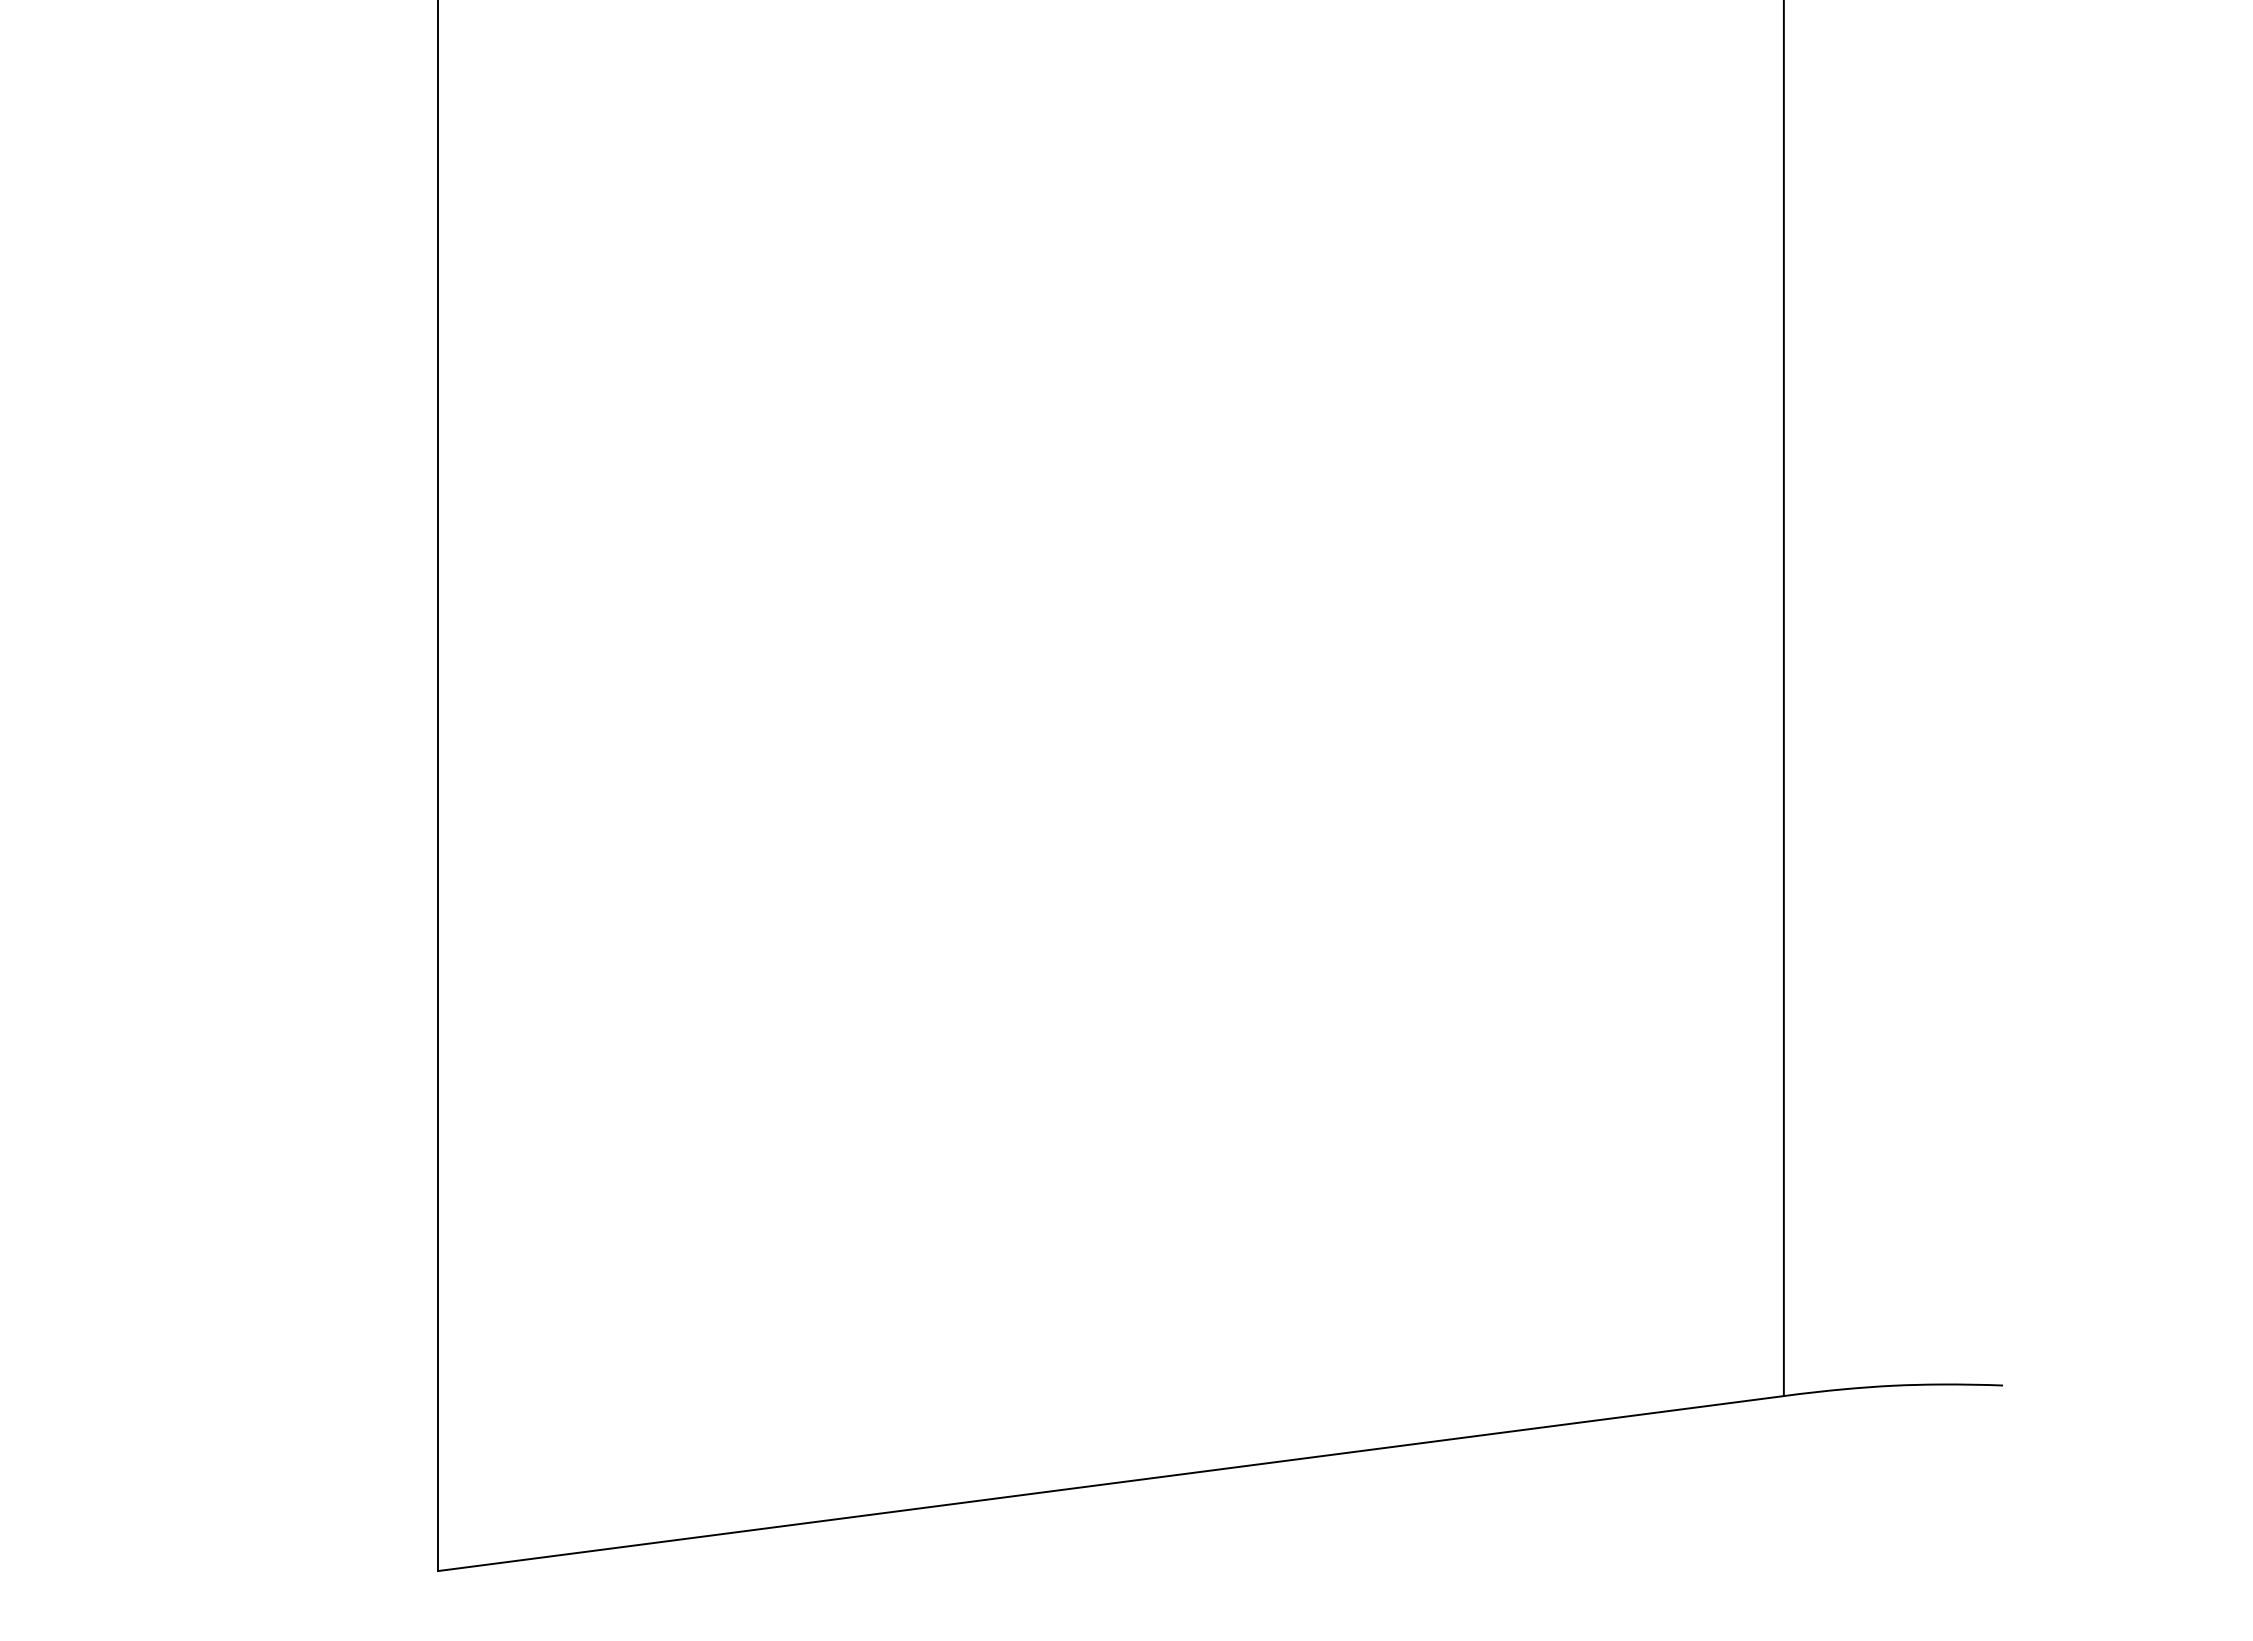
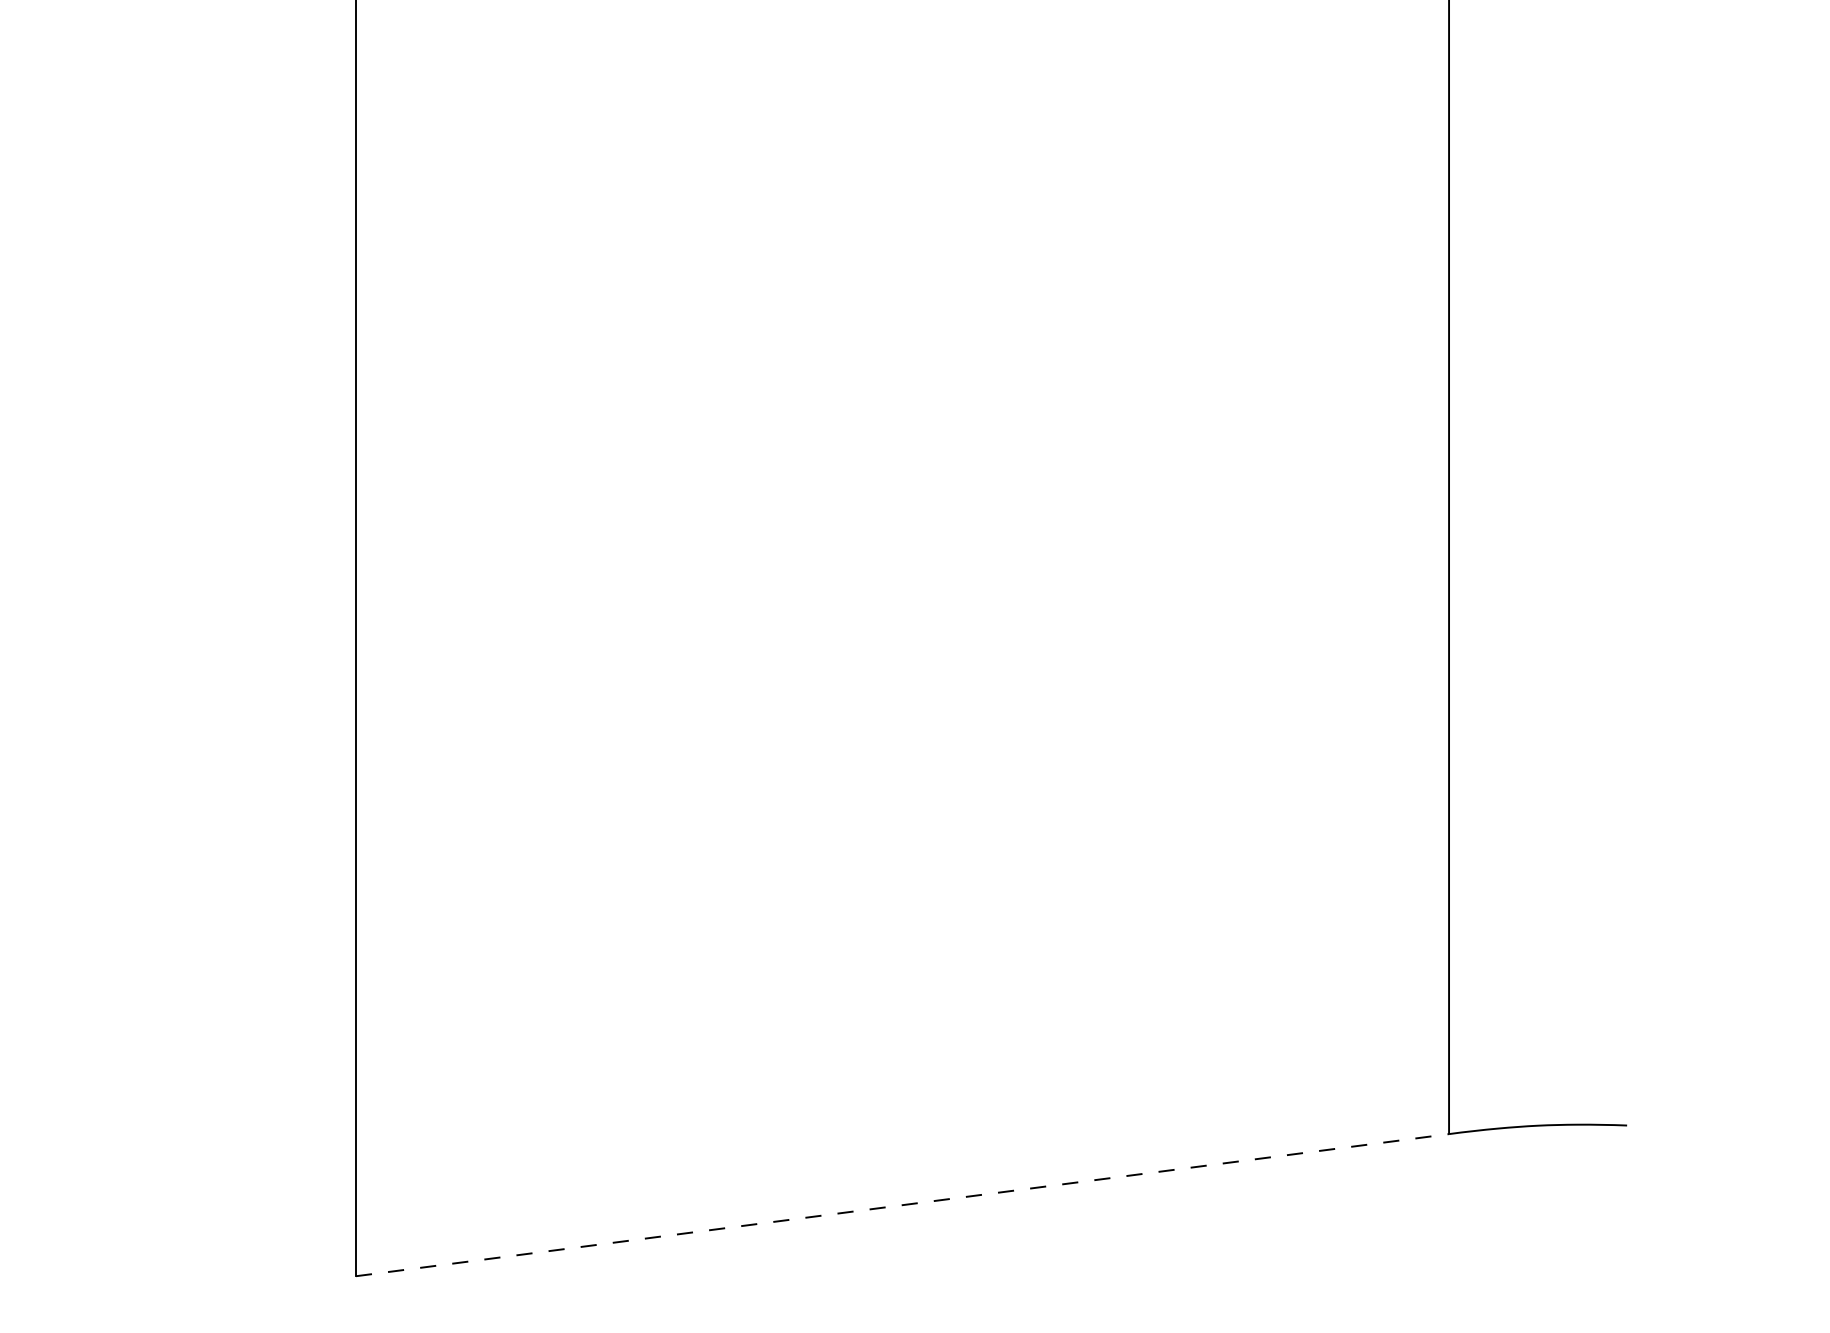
line: (1111, 1483) -> (902, 1205), solid -> dashed

